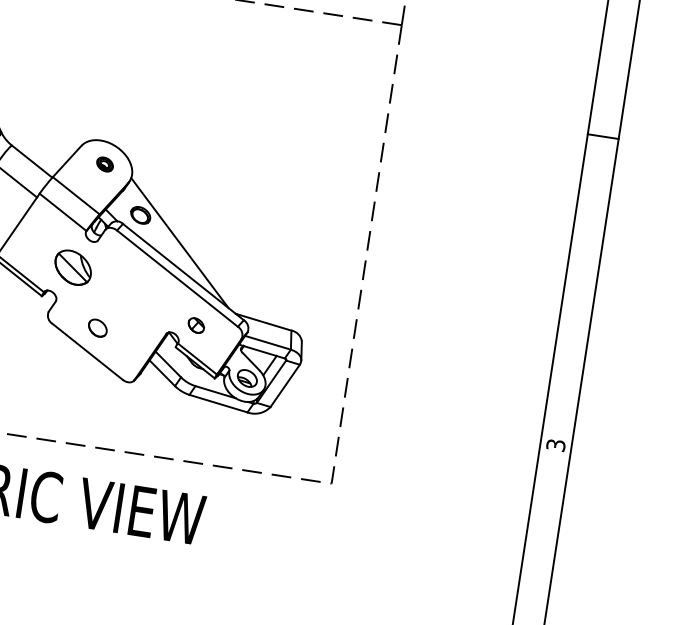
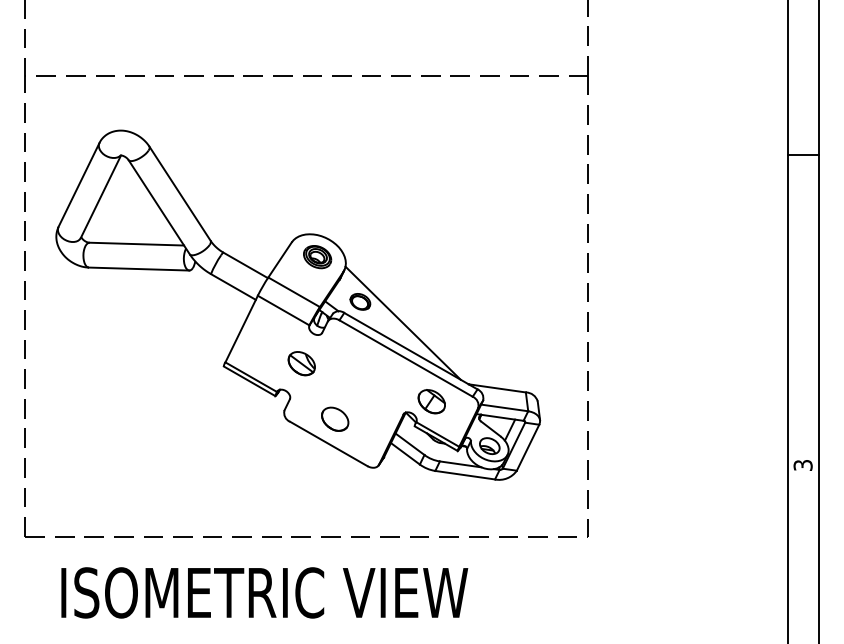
part: (104, 164) -> (317, 257), size x1.67
part: (72, 267) -> (301, 363), size x0.71
part: (196, 325) -> (431, 401), size x1.67
part: (98, 327) -> (335, 418), size x1.43

